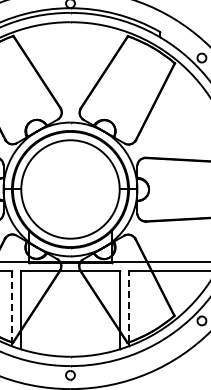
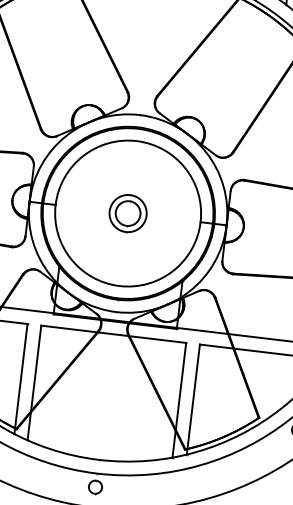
part: (70, 189) -> (128, 213), added
line: (129, 306) -> (194, 396), dashed -> solid
line: (11, 307) -> (20, 376), dashed -> solid

